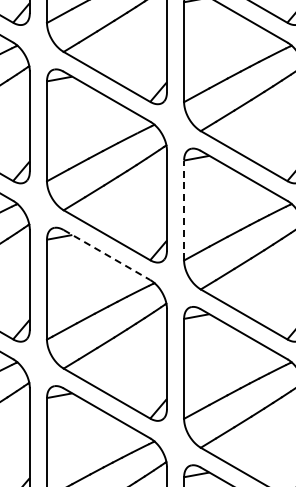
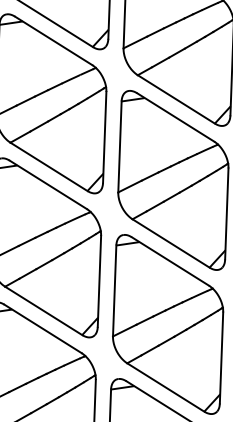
line: (184, 210) -> (120, 146), dashed -> solid
line: (107, 255) -> (48, 185), dashed -> solid

